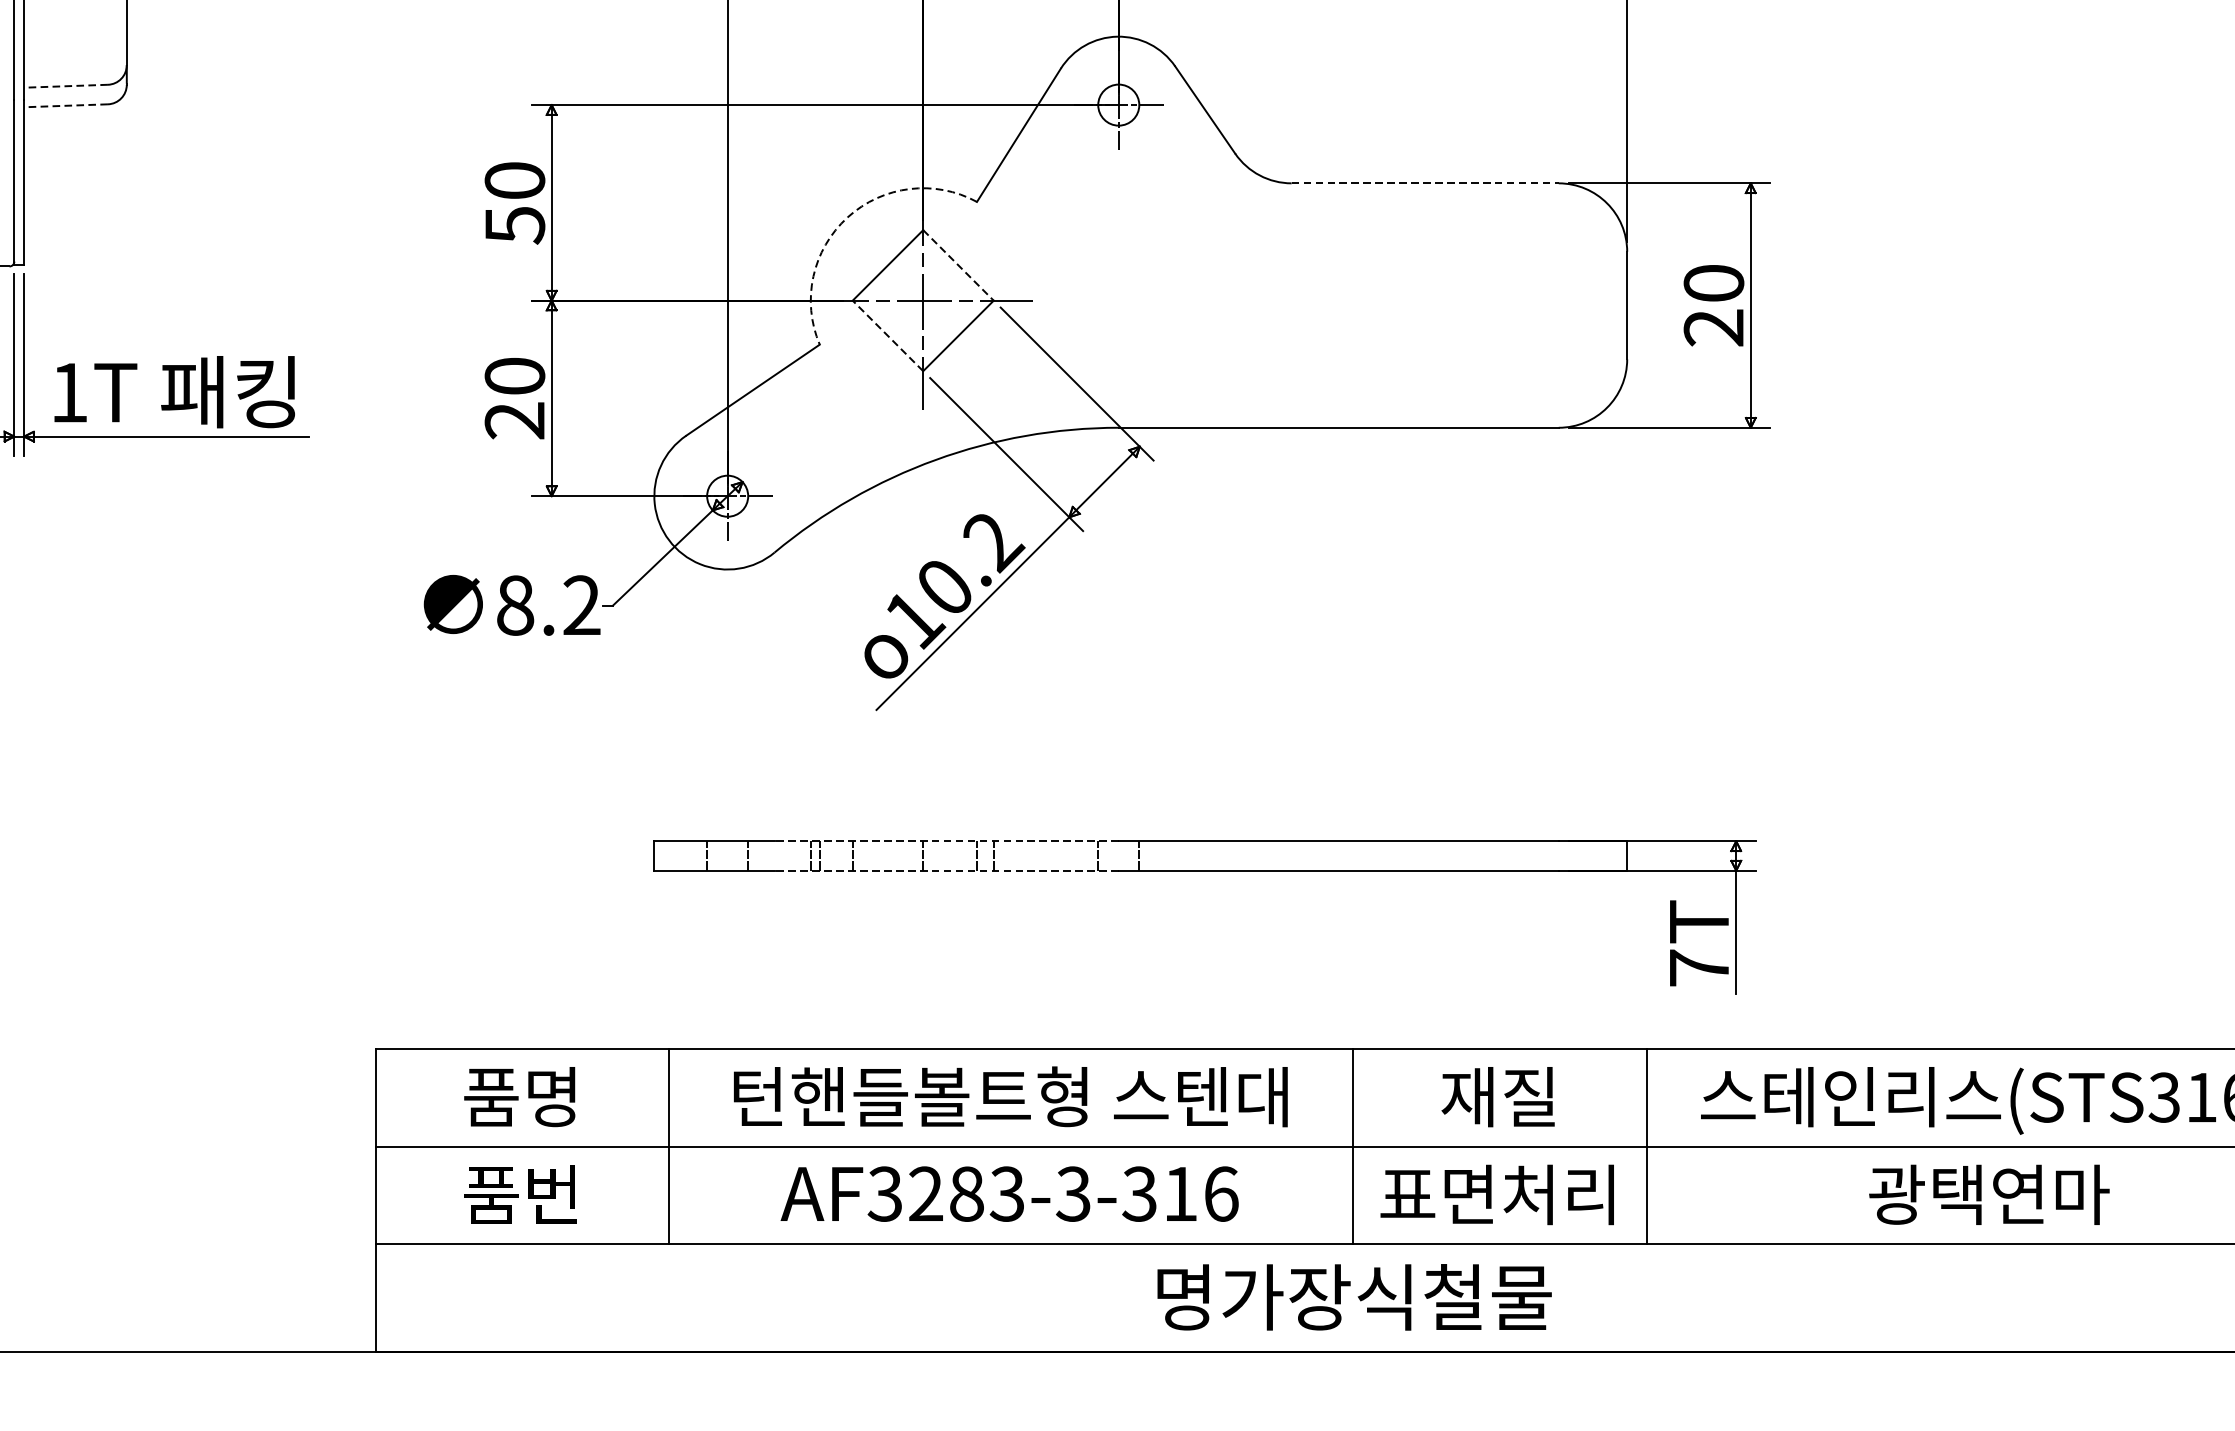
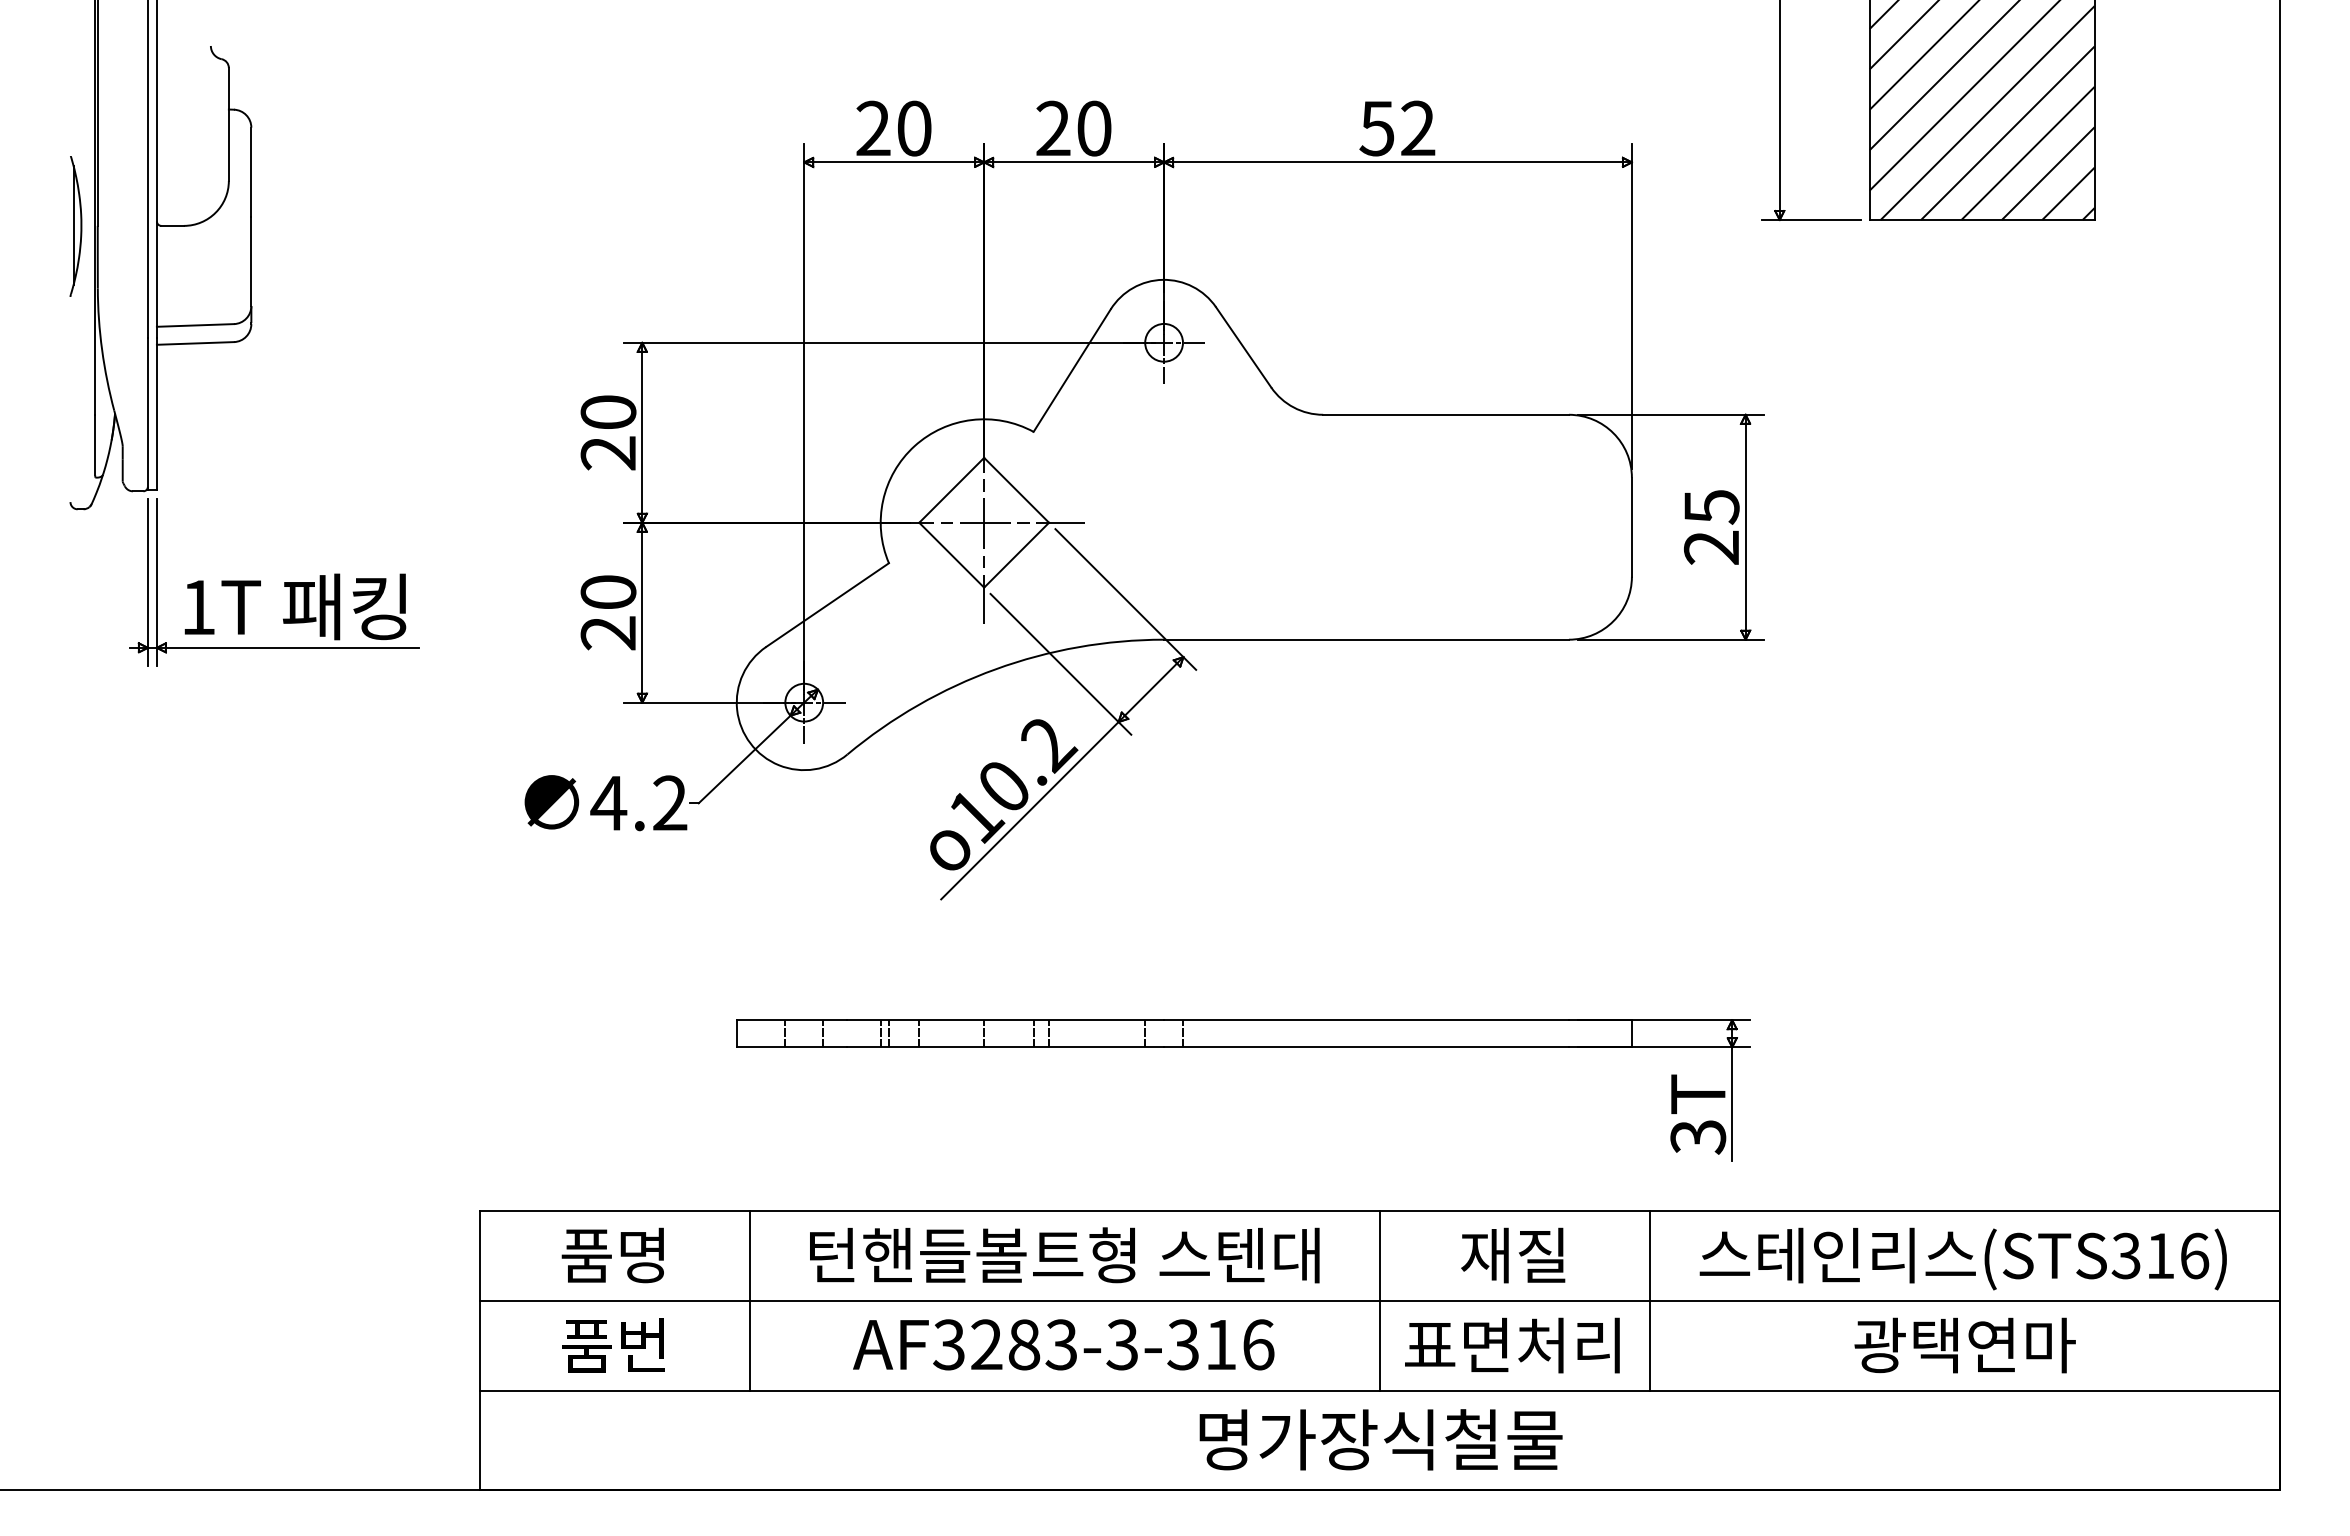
line: (66, 86) -> (195, 325), dashed -> solid
line: (66, 105) -> (195, 343), dashed -> solid
line: (1425, 183) -> (1446, 414), dashed -> solid
arc: (847, 217) -> (914, 446), dashed -> solid
text: (514, 225) -> (608, 453), 50 -> 20
line: (958, 265) -> (1016, 490), dashed -> solid
text: (1713, 284) -> (1711, 507), 20 -> 25
line: (887, 336) -> (951, 555), dashed -> solid
text: (514, 605) -> (608, 803), 8.2 -> 4.2
line: (946, 841) -> (1005, 1020), dashed -> solid
line: (946, 870) -> (1005, 1047), dashed -> solid
text: (1699, 967) -> (1698, 1136), 7T -> 3T

